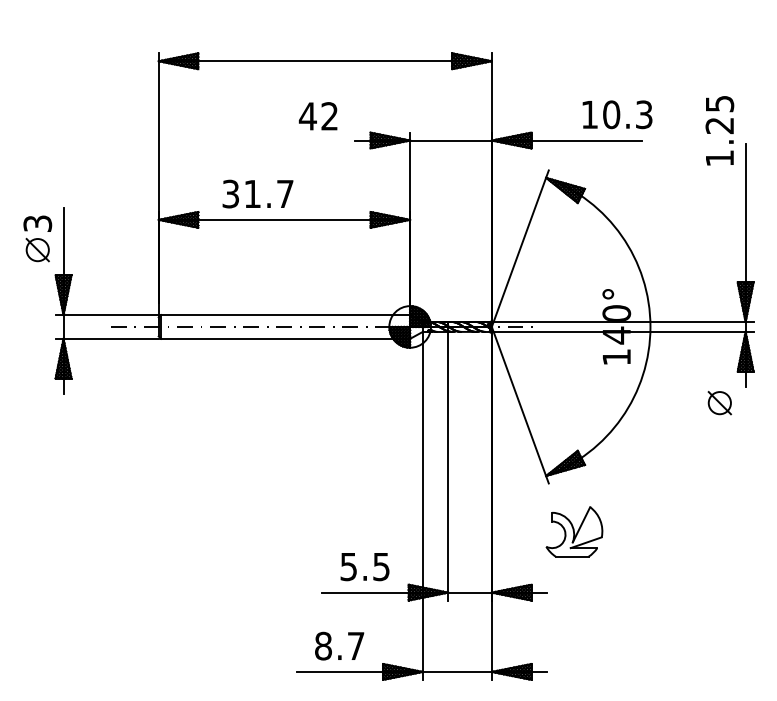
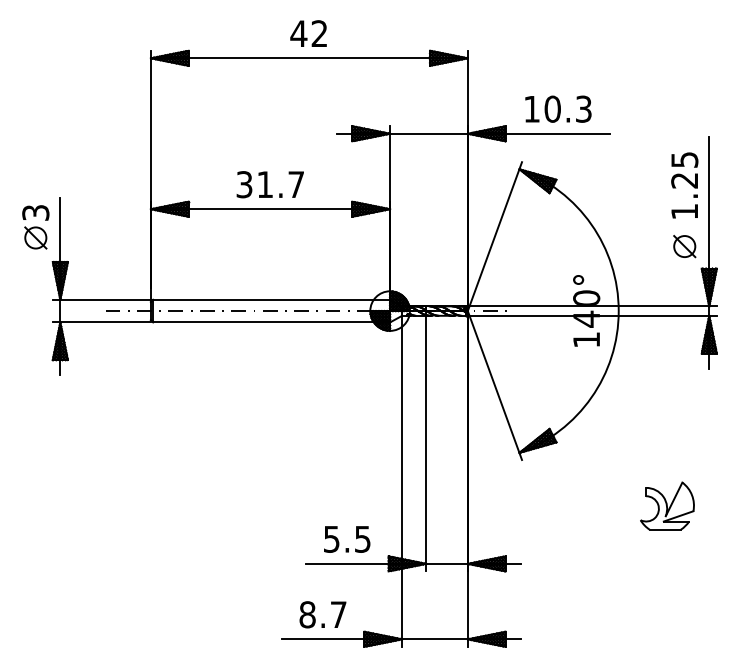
text: (617, 114) -> (558, 108), moved
text: (318, 116) -> (308, 33), moved
text: (719, 130) -> (684, 185), moved
text: (257, 193) -> (269, 184), moved
part: (719, 403) -> (684, 246), moved
part: (574, 531) -> (667, 505), moved

